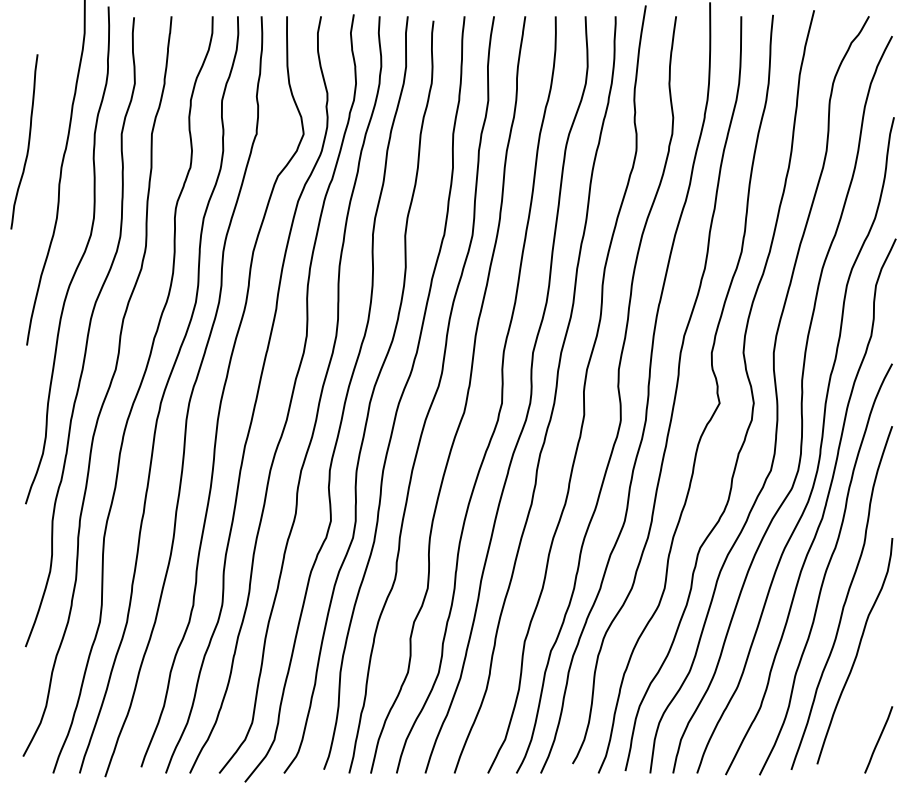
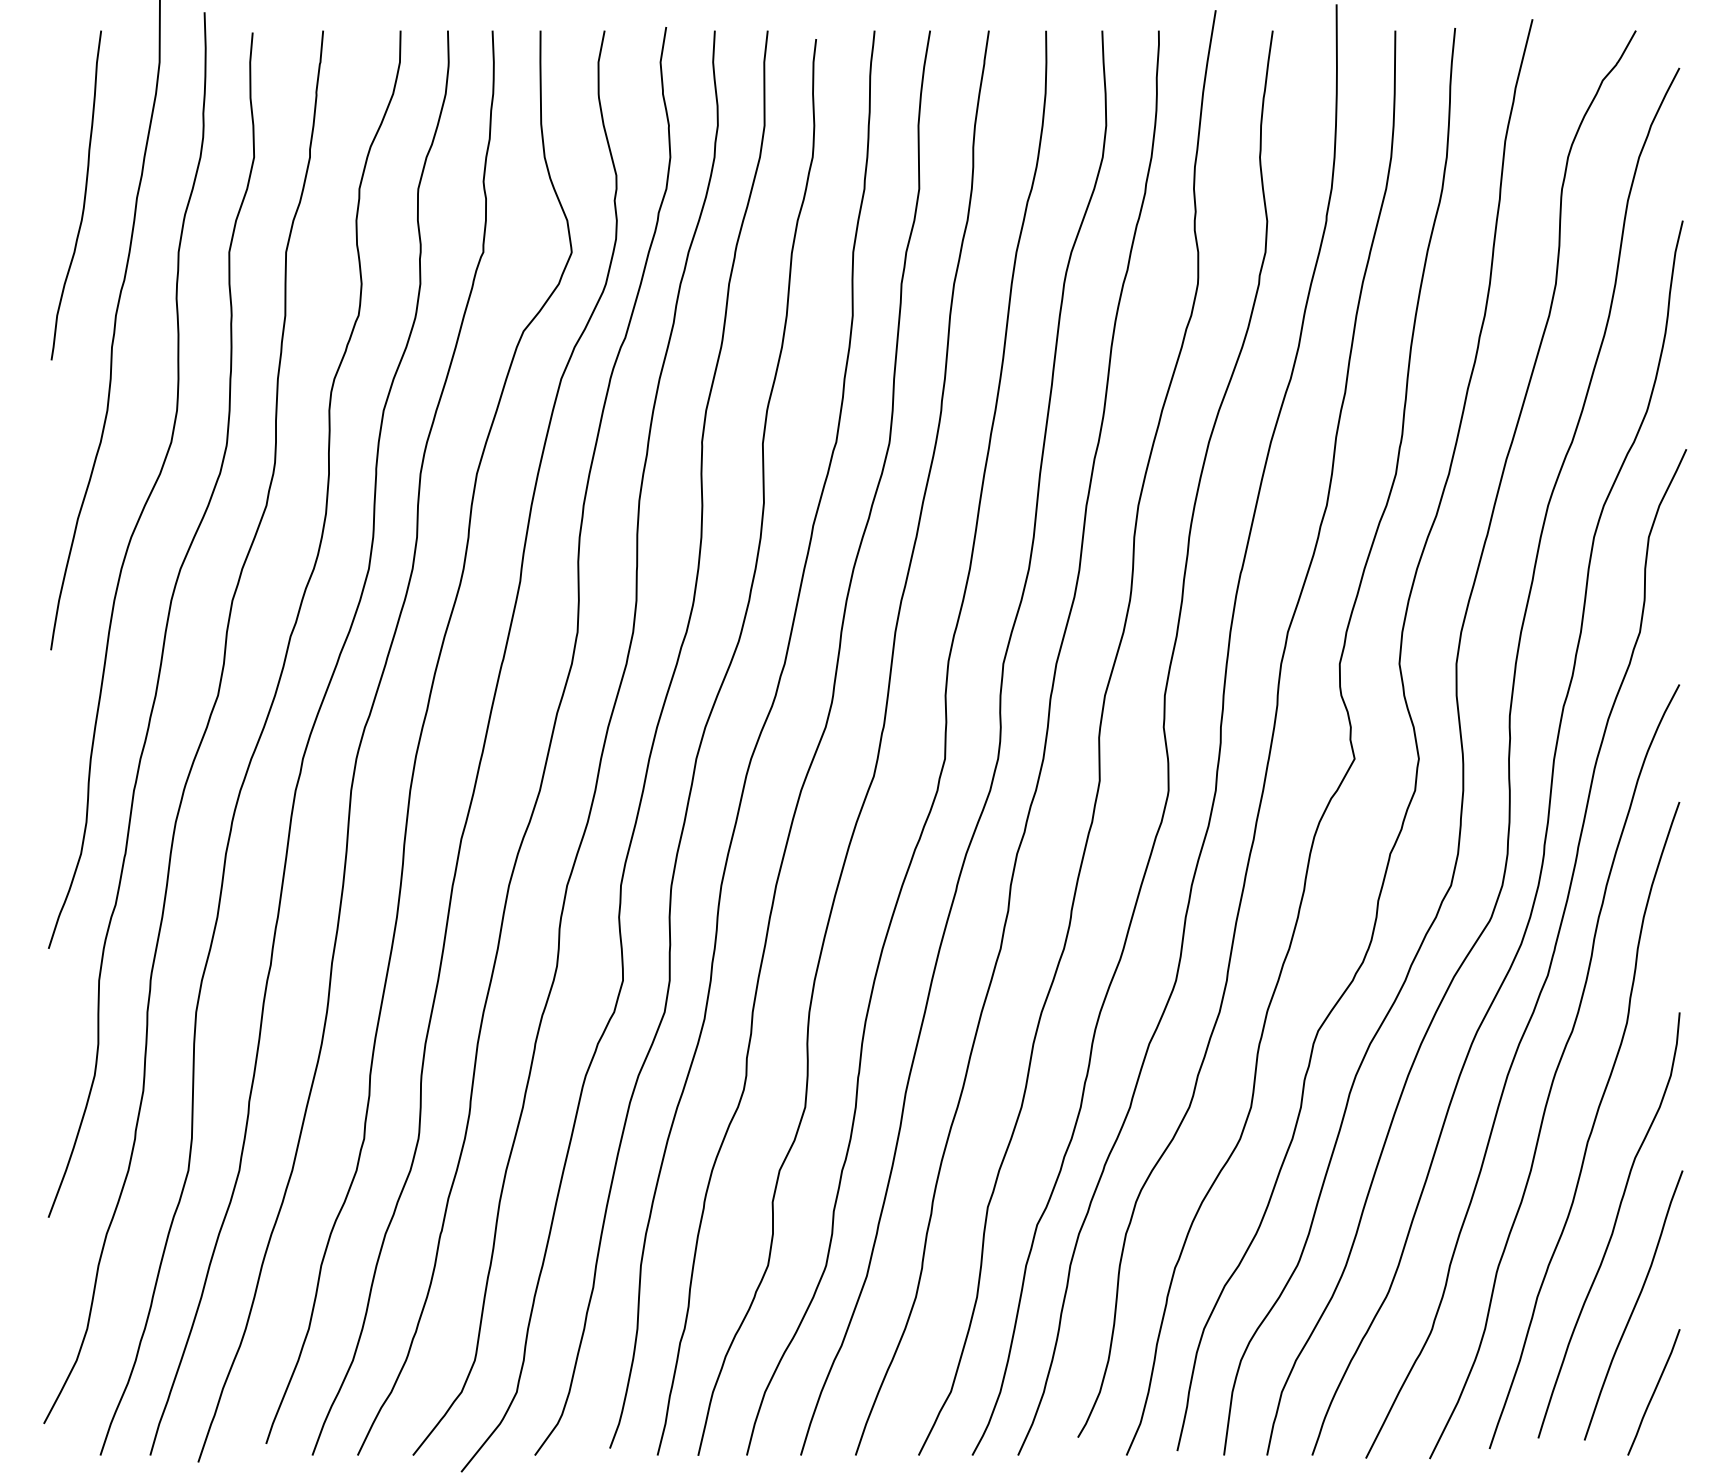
curve: (28, 141) -> (84, 194), moved
curve: (867, 693) -> (1632, 1305), added

